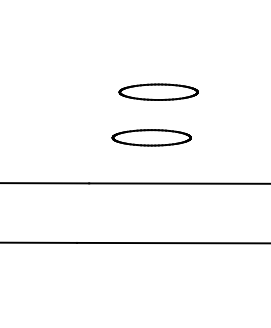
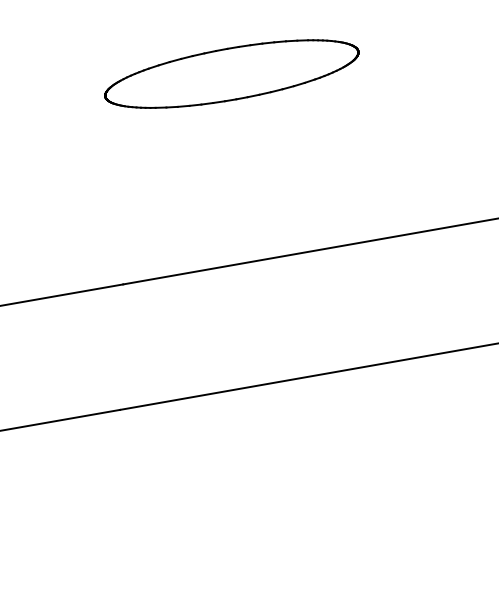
part: (158, 91) -> (230, 72), size x1.6
part: (151, 137) -> (233, 168), removed

